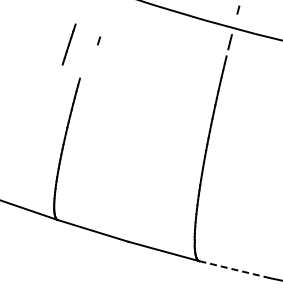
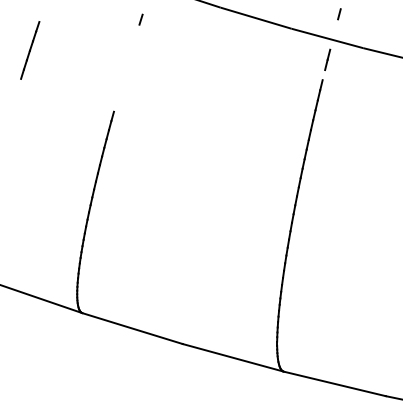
line: (99, 40) -> (141, 19), moved
line: (68, 44) -> (29, 50), moved
line: (235, 269) -> (335, 383), dashed -> solid

